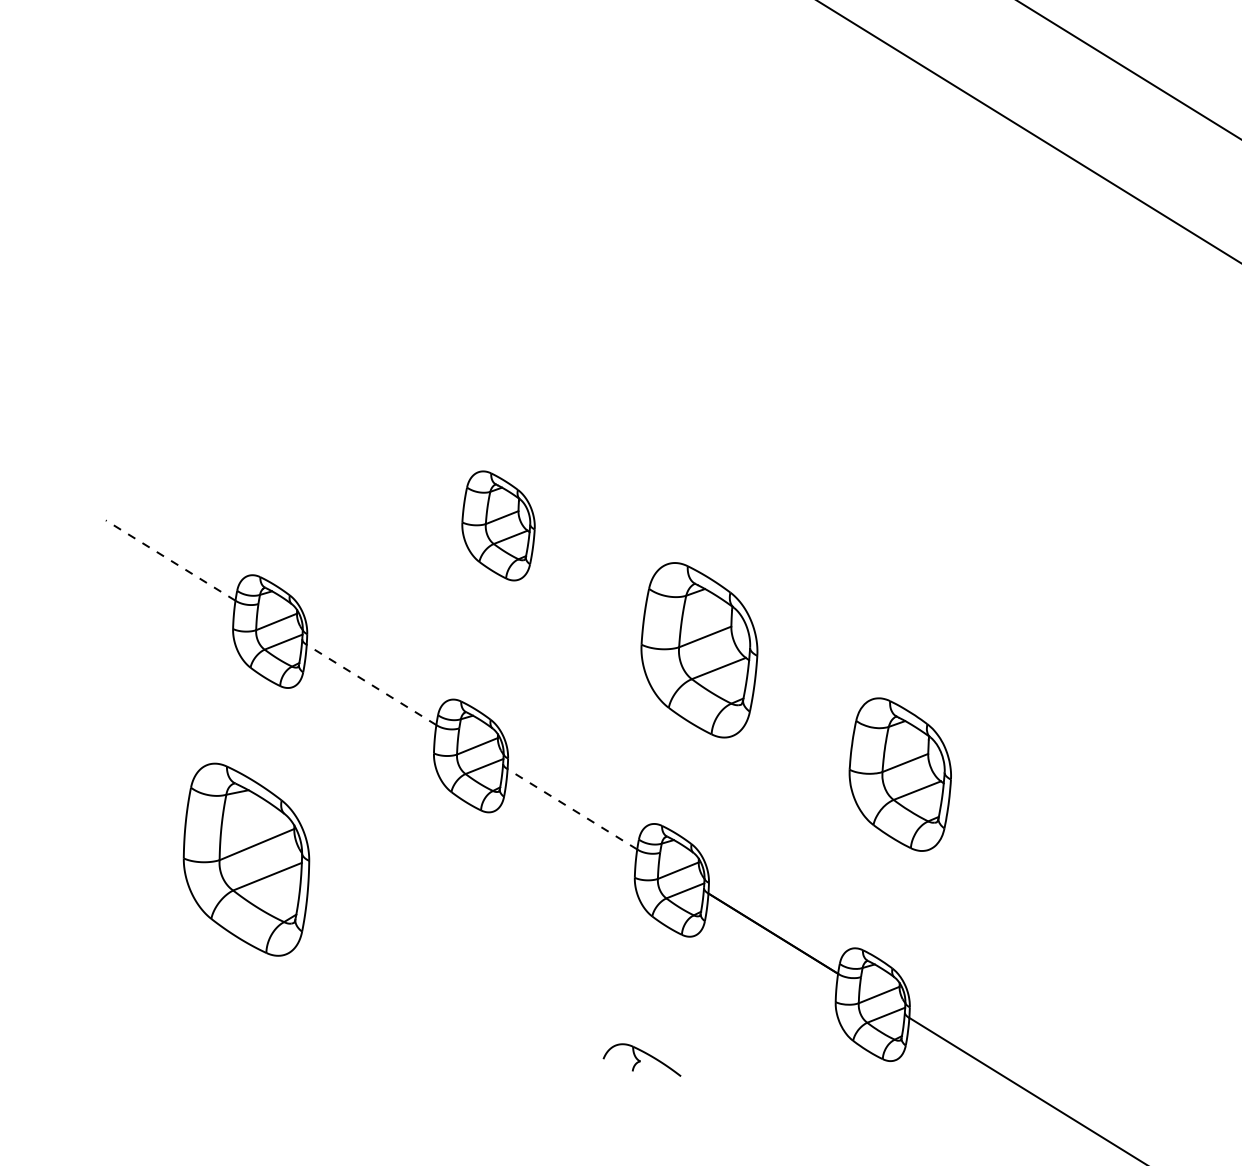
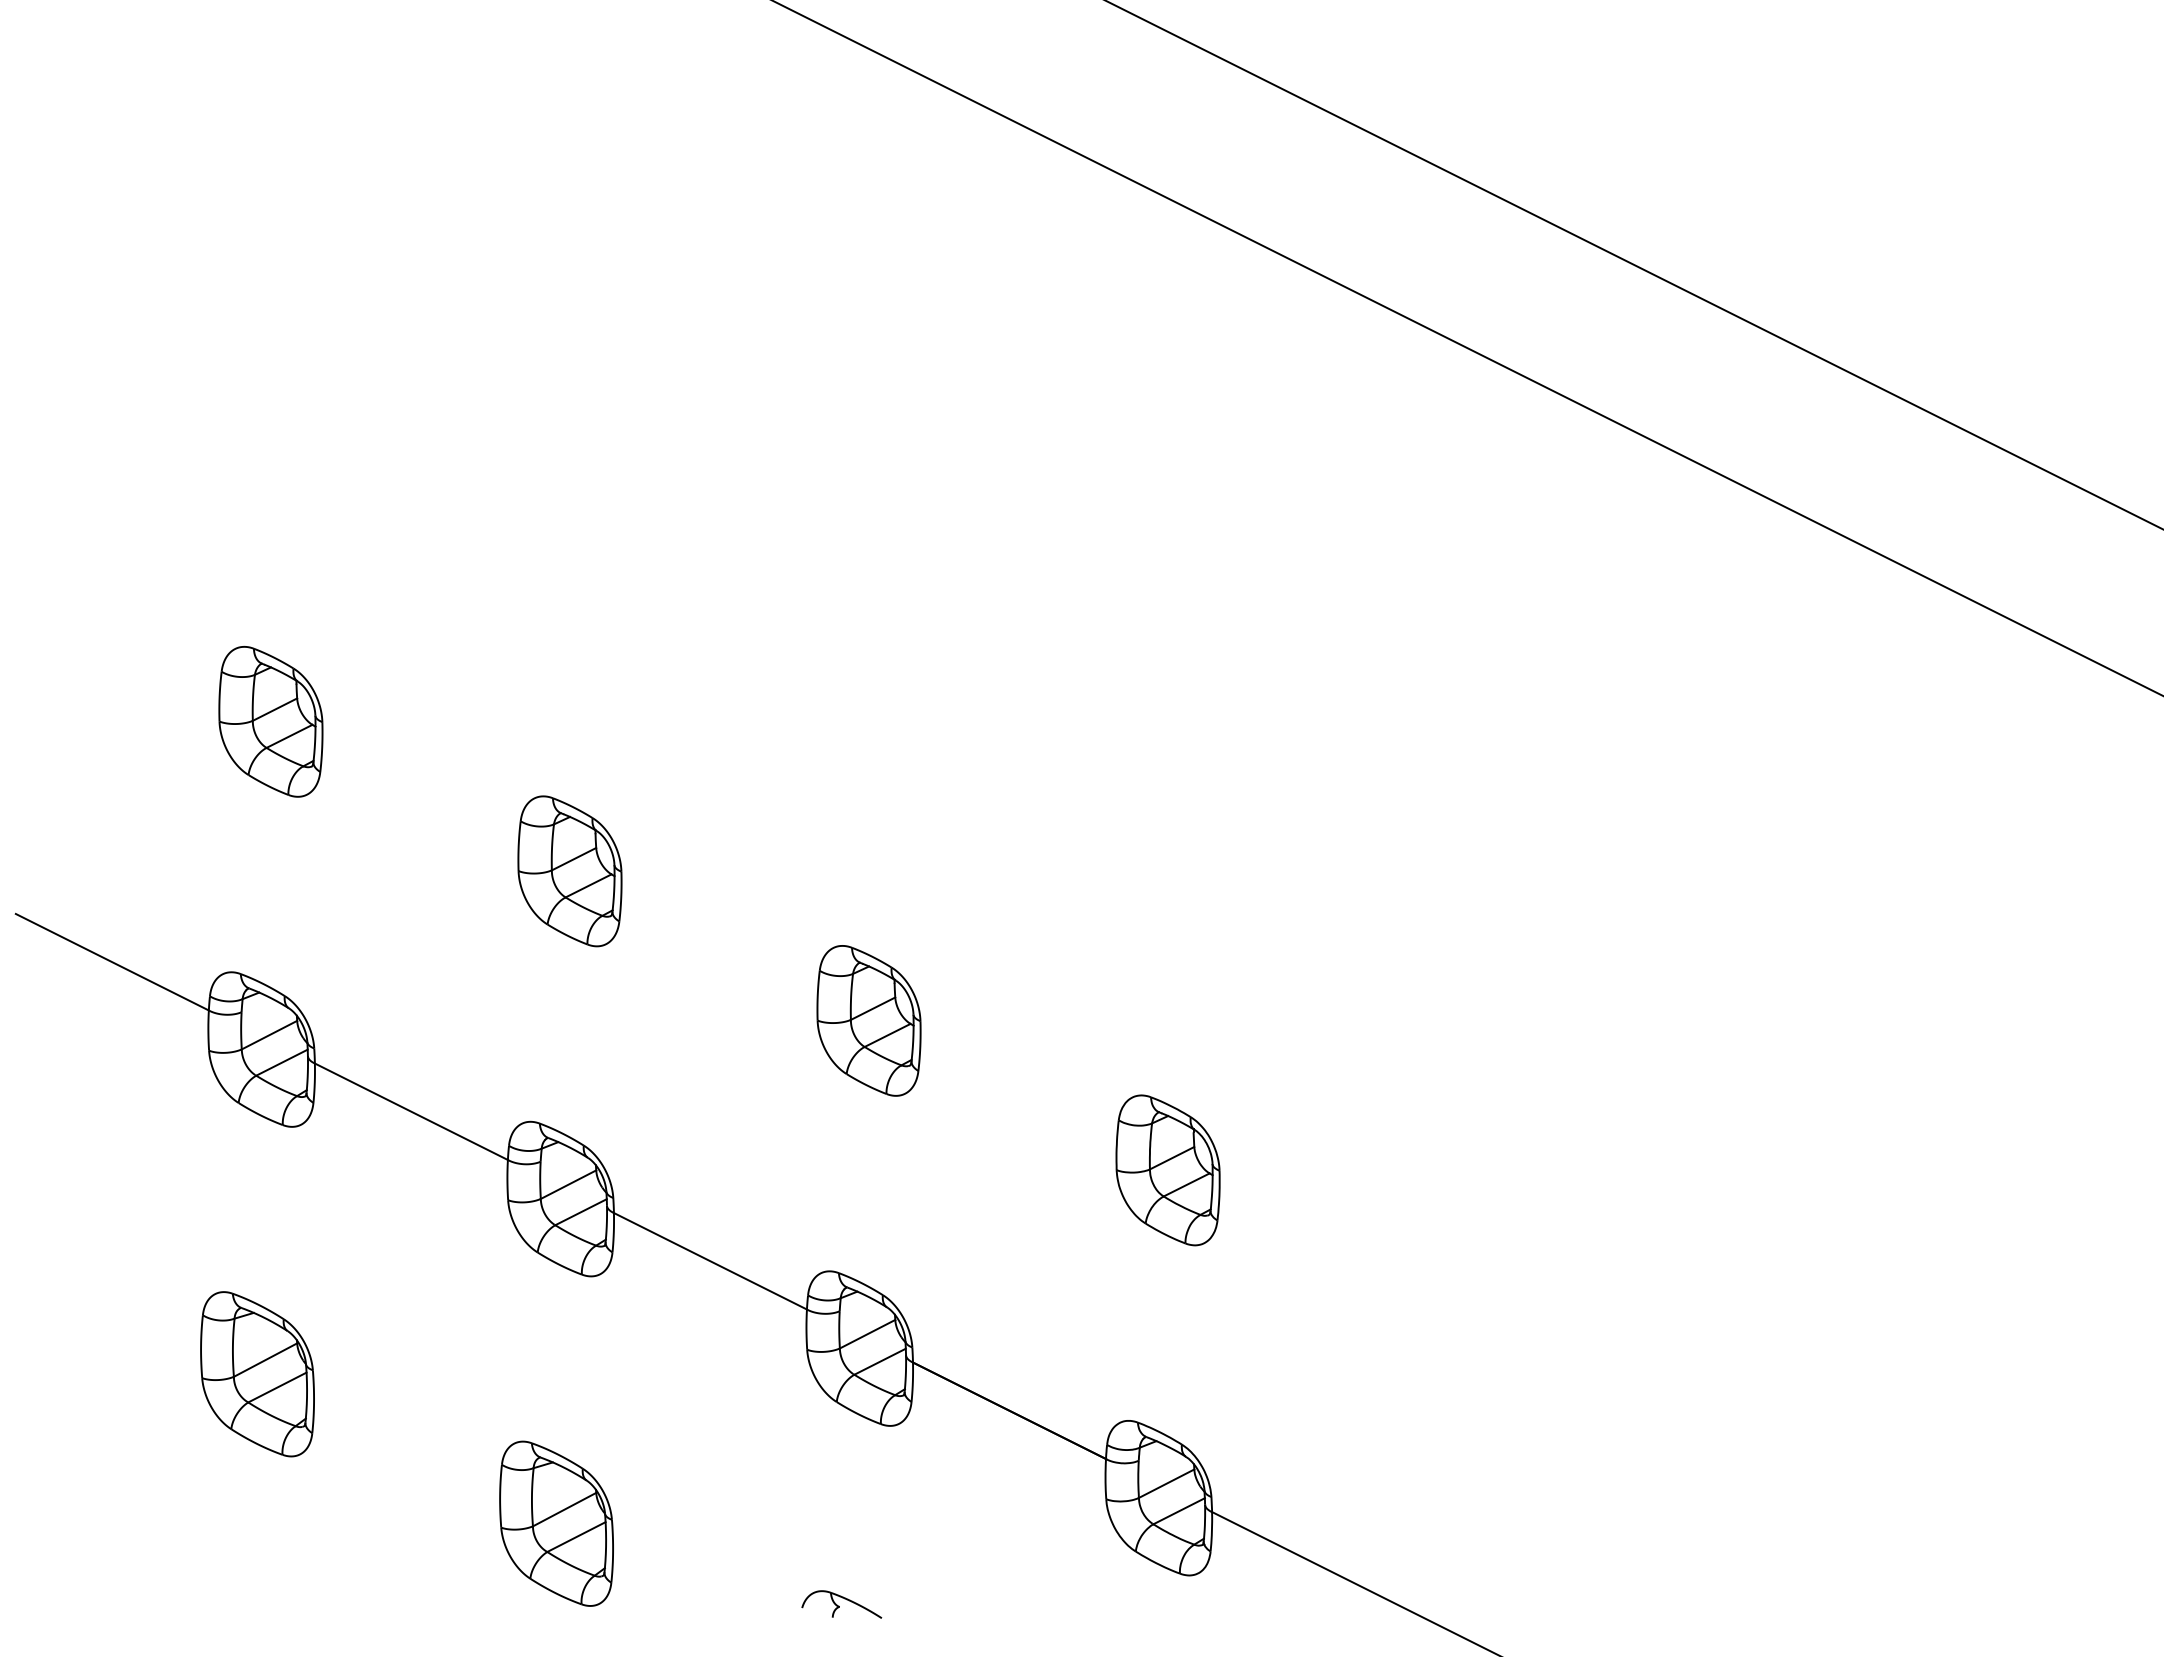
part: (297, 401) -> (270, 721), added
line: (170, 560) -> (112, 962), dashed -> solid
part: (699, 650) -> (868, 1020), size x0.62
line: (371, 684) -> (411, 1111), dashed -> solid
part: (899, 774) -> (1167, 1170), size x0.71
line: (572, 809) -> (710, 1261), dashed -> solid
part: (246, 859) -> (257, 1374), size x0.62
part: (447, 983) -> (556, 1523), added
part: (642, 1059) -> (841, 1604), size x0.71

